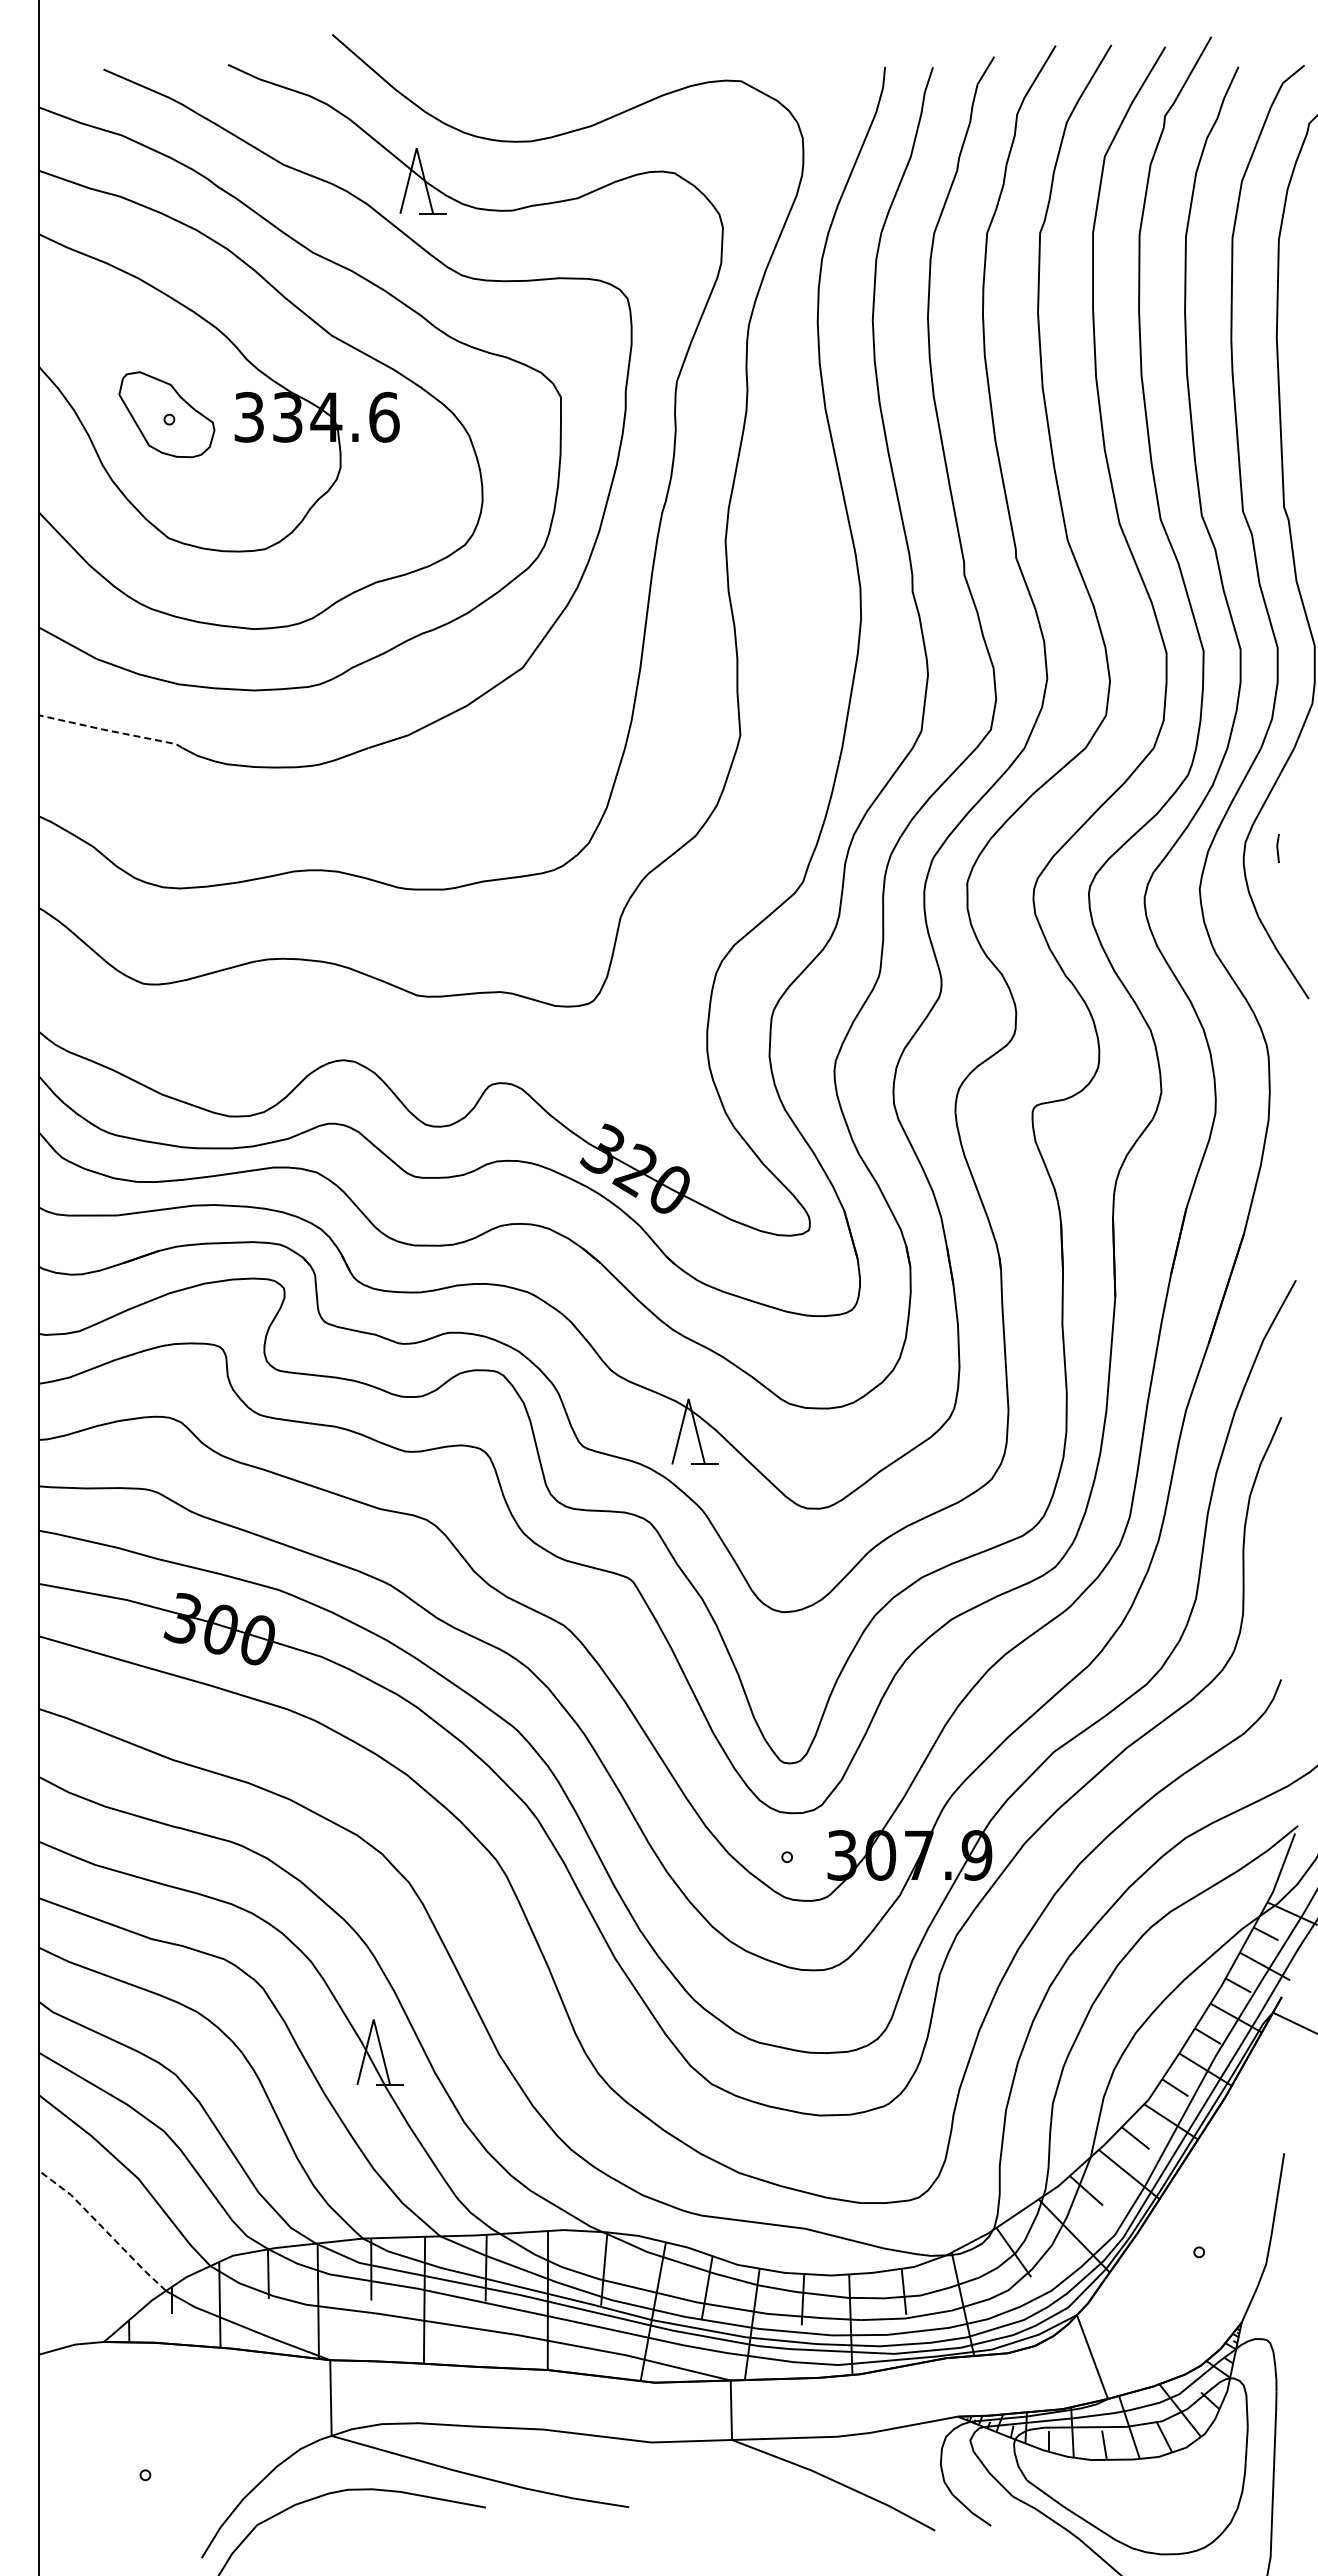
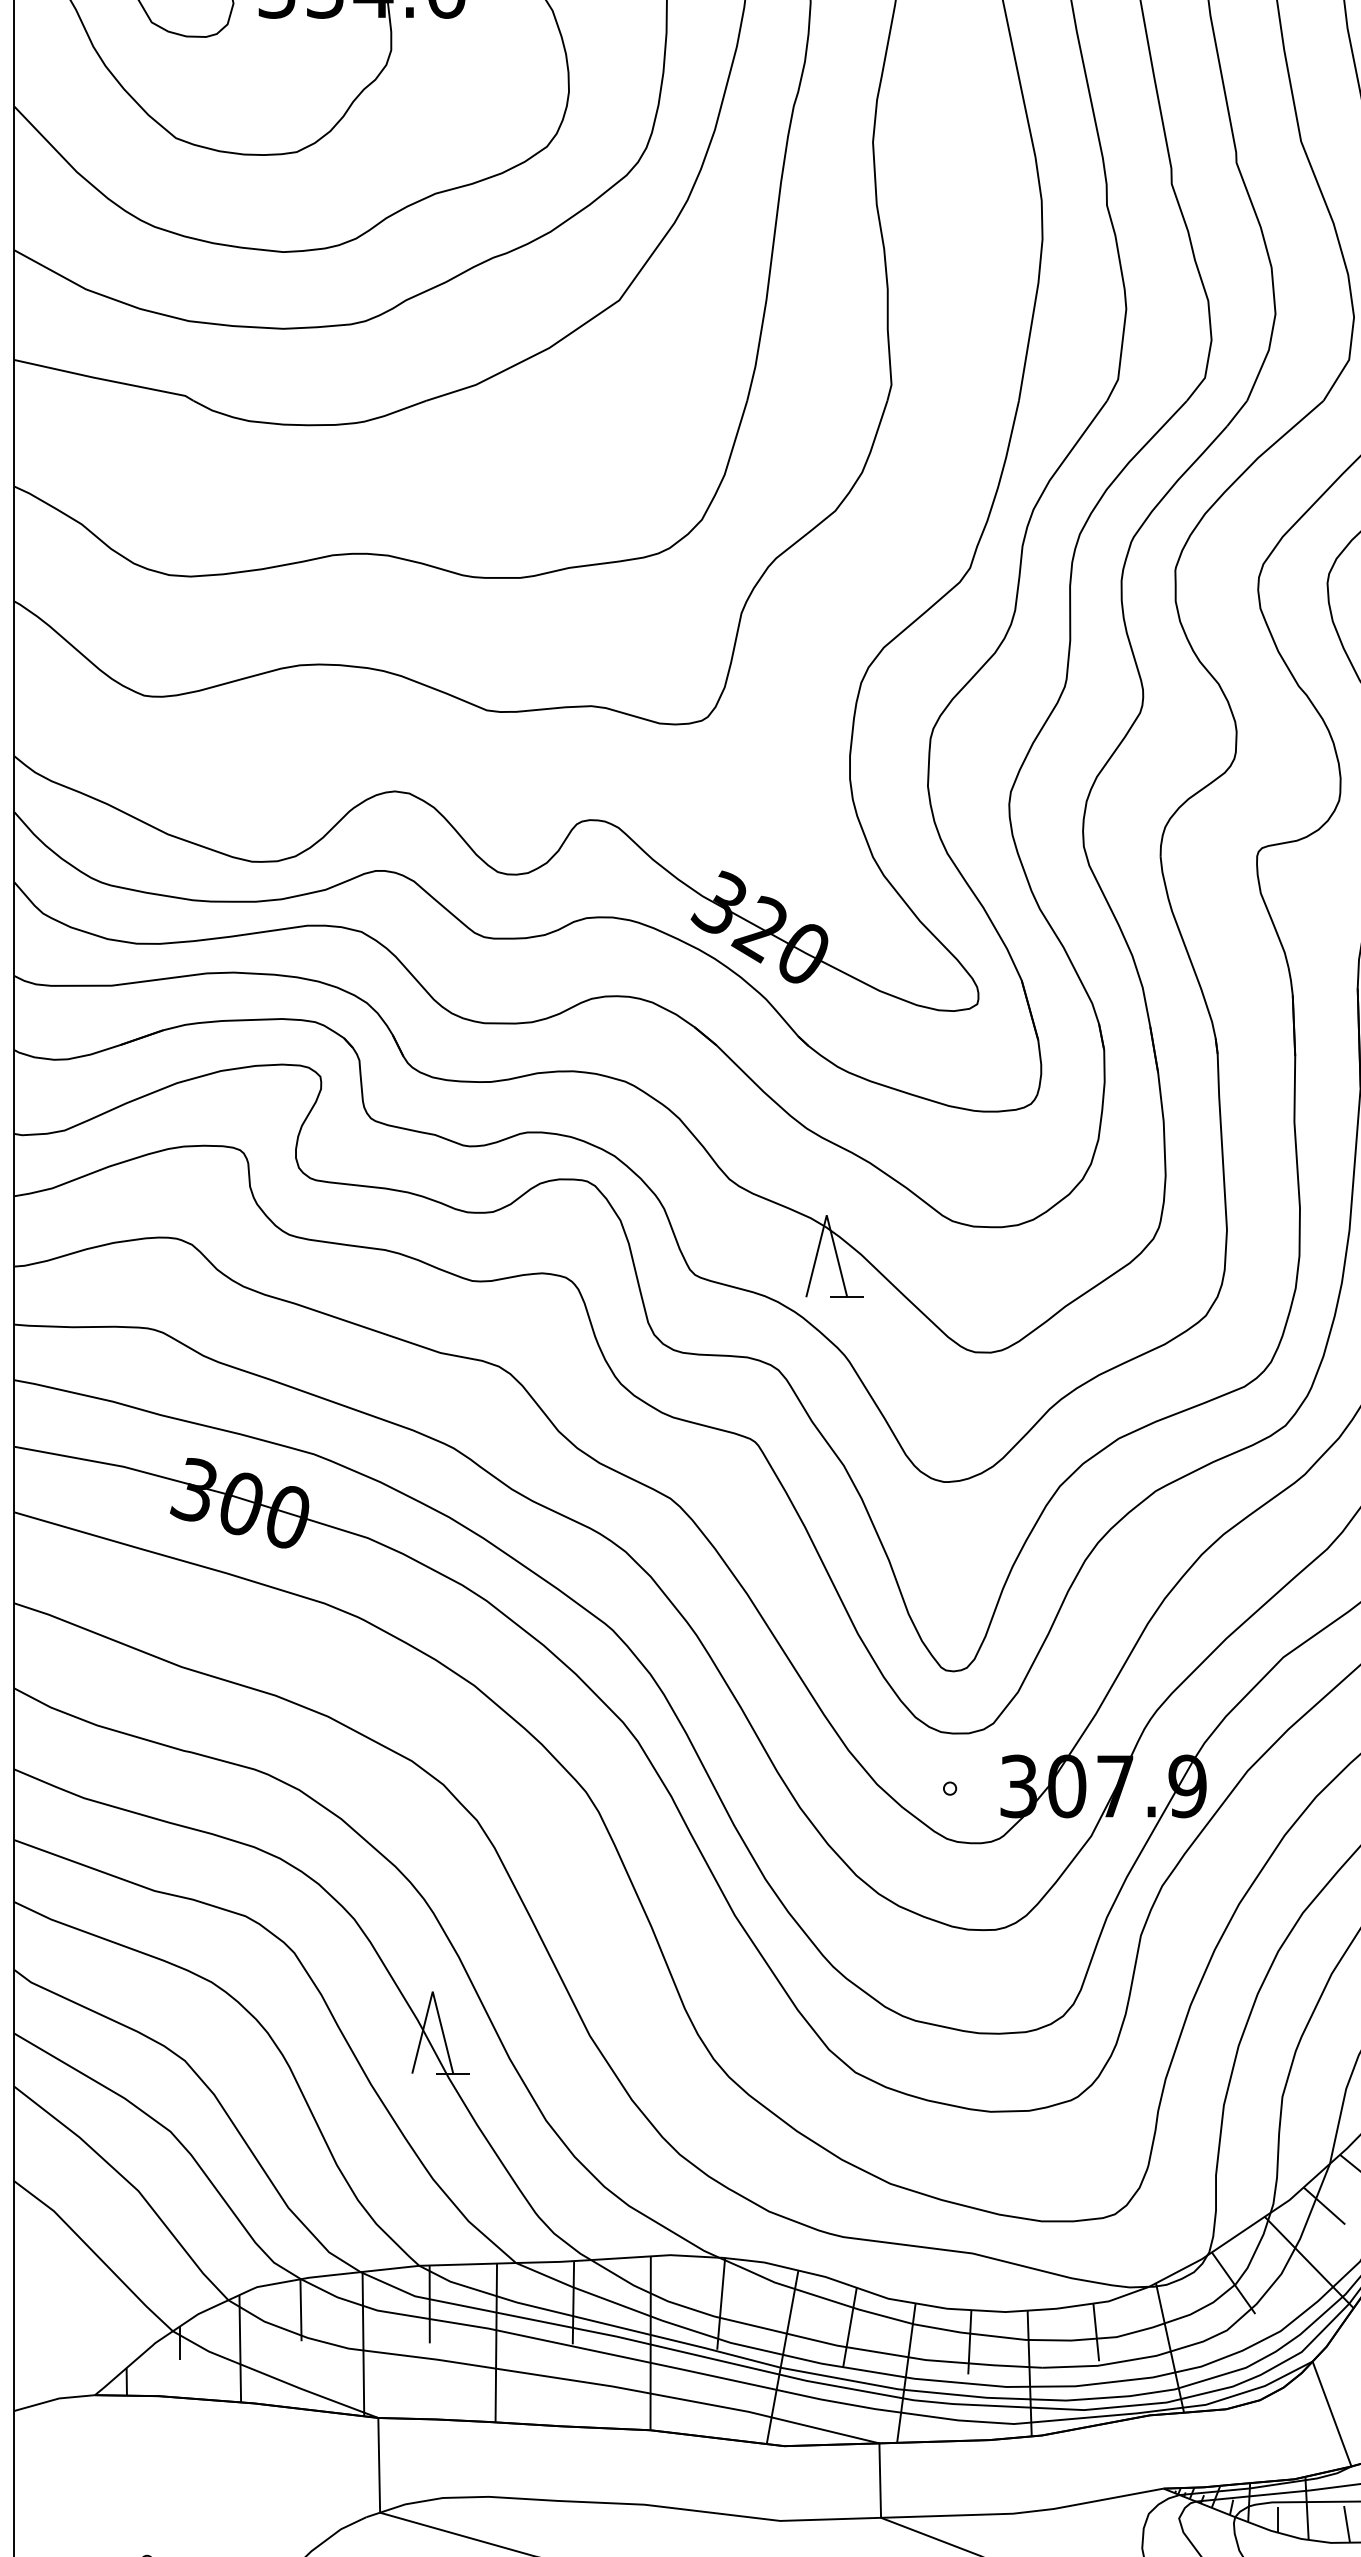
line: (111, 731) -> (104, 380), dashed -> solid
line: (104, 2229) -> (95, 2254), dashed -> solid

